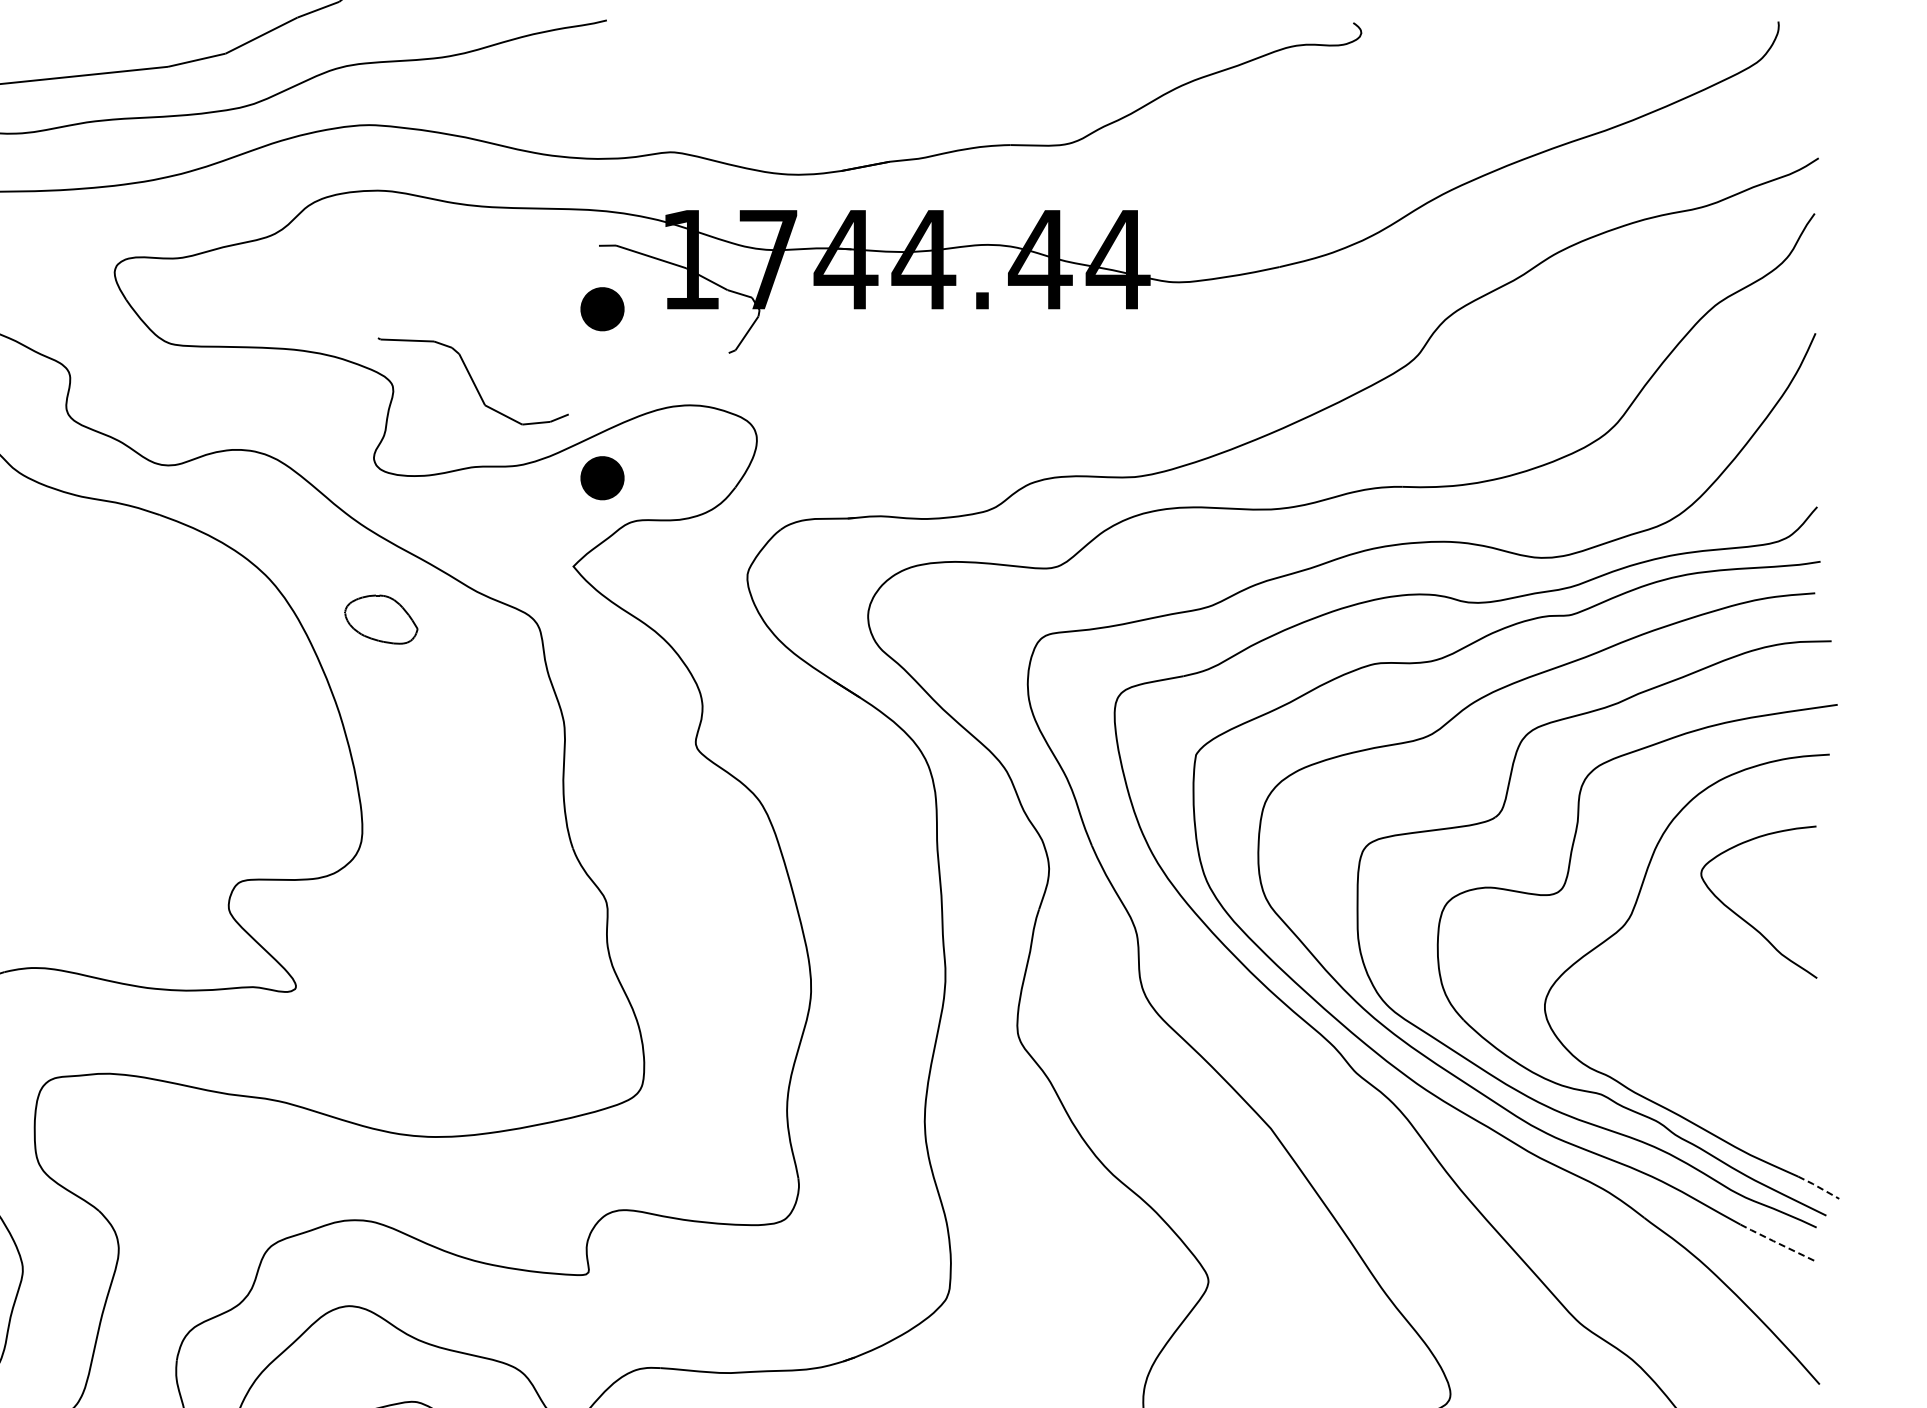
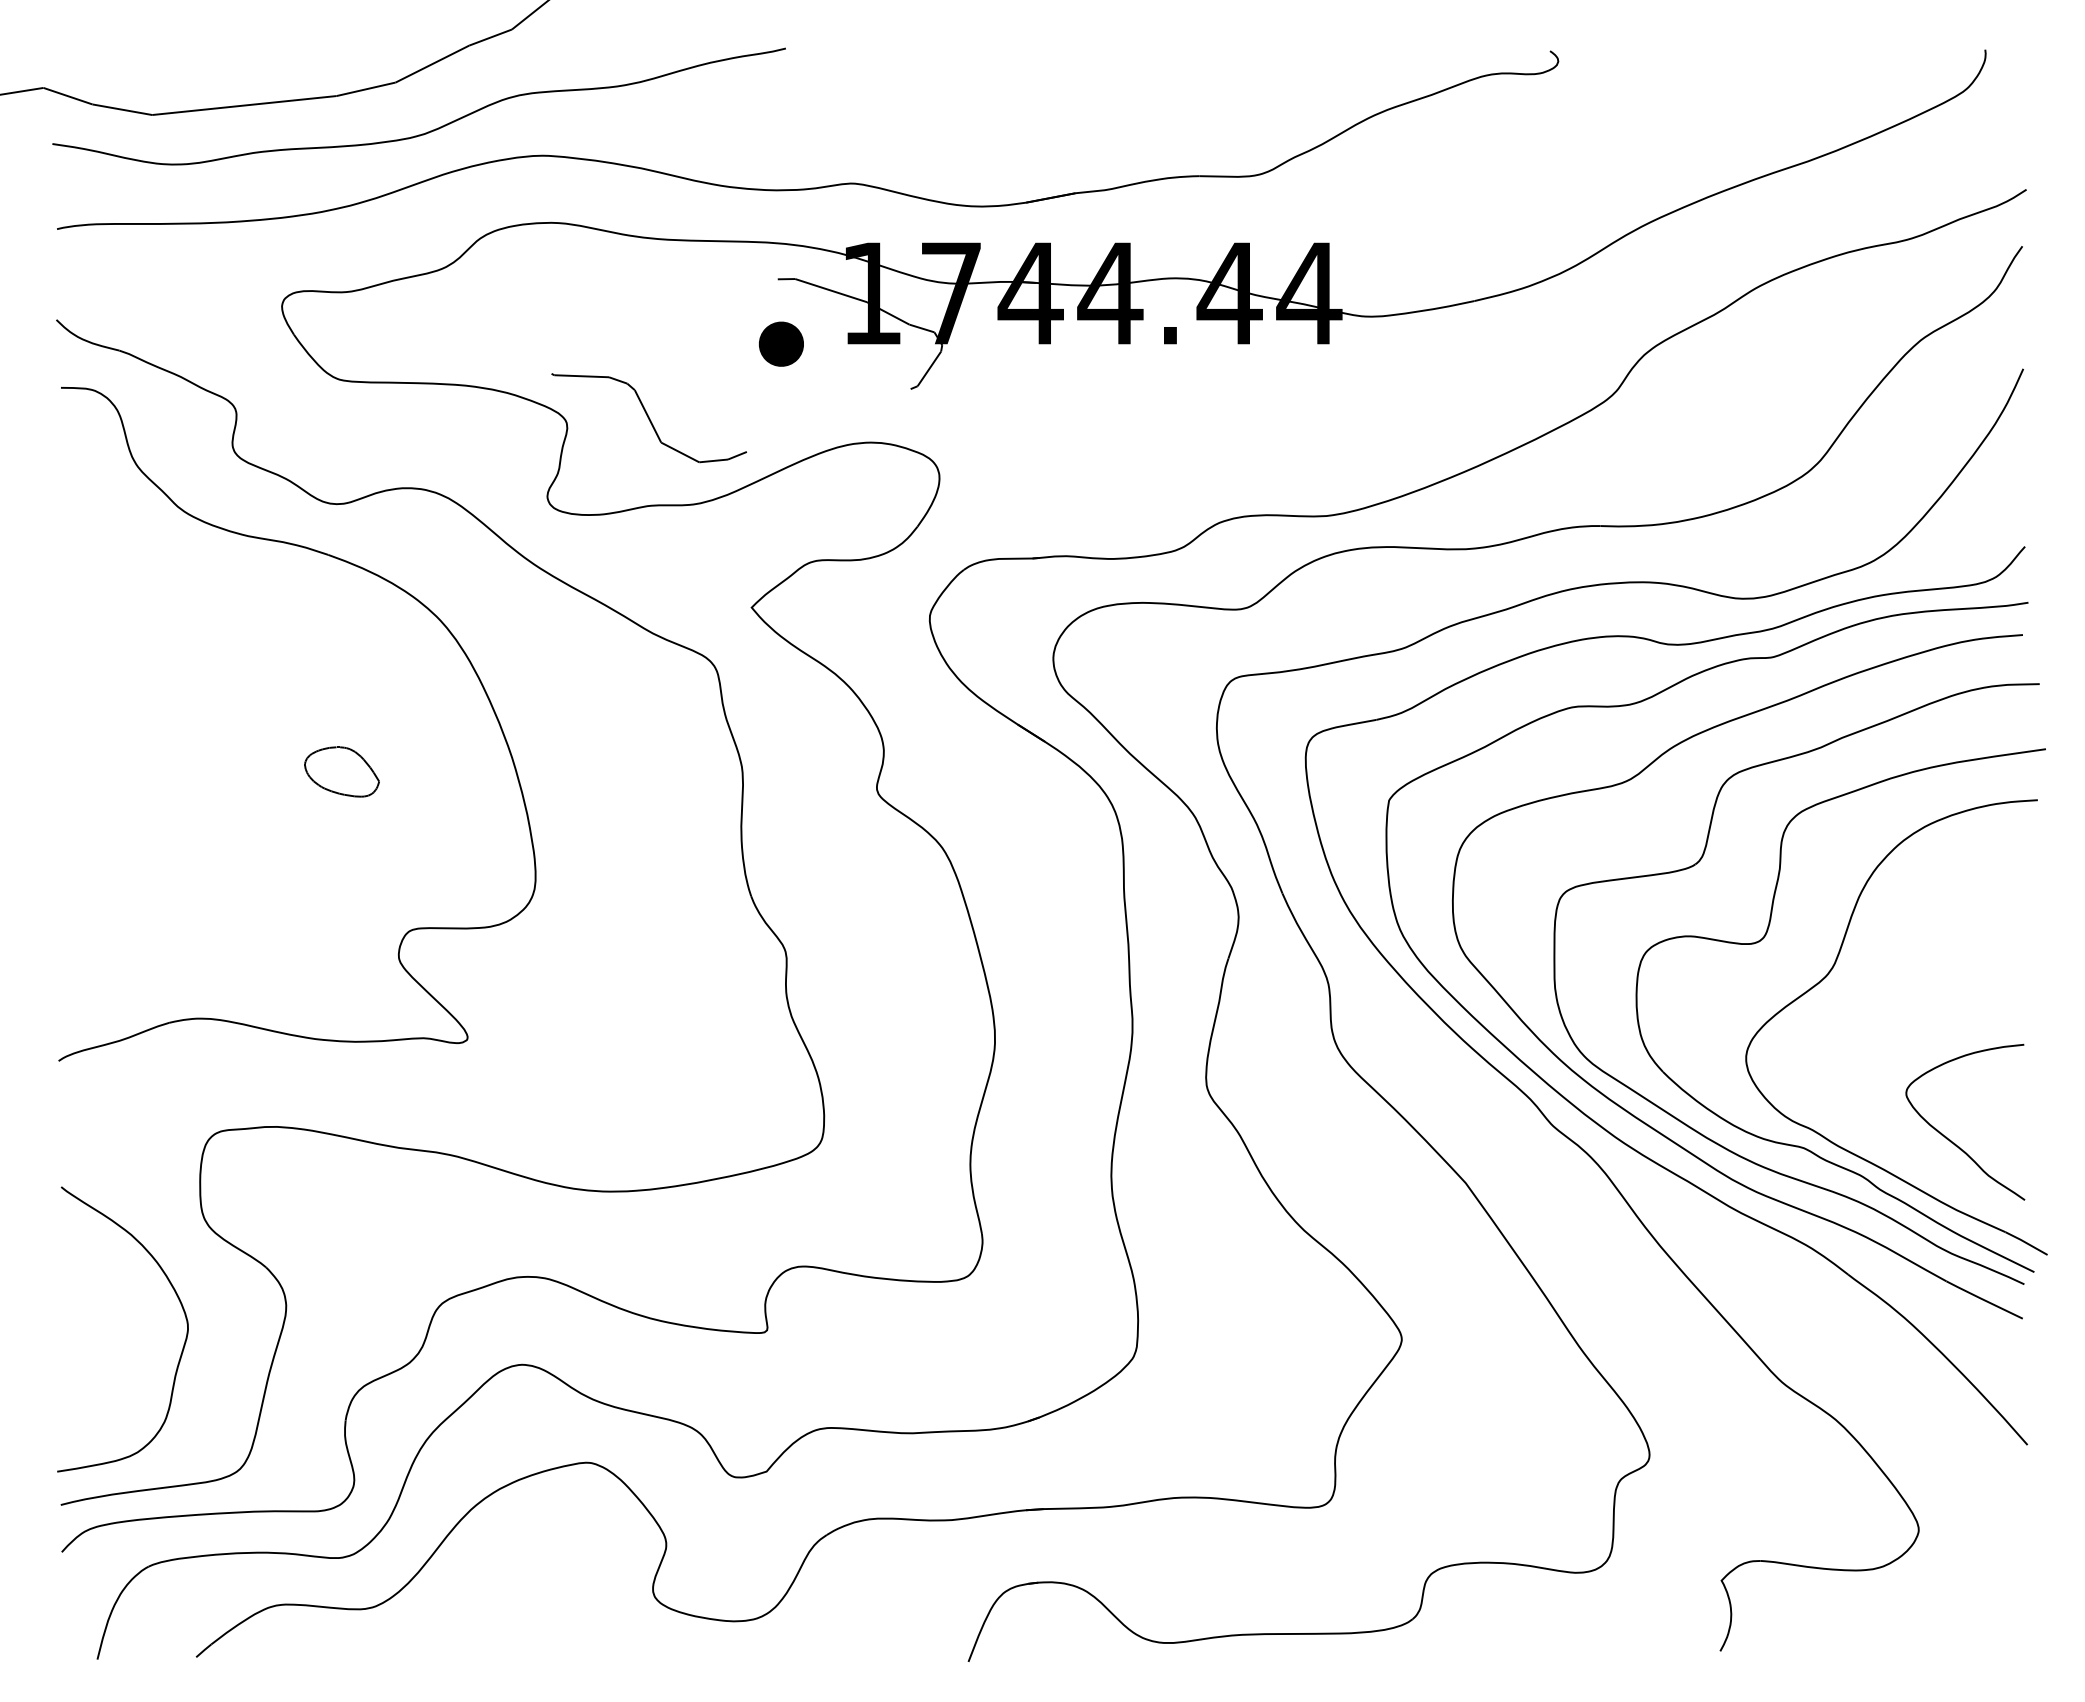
part: (602, 477) -> (781, 516), removed
part: (380, 619) -> (341, 771), moved
curve: (1744, 919) -> (1950, 1139), moved
line: (1818, 1187) -> (2026, 1243), dashed -> solid
line: (1776, 1242) -> (1983, 1299), dashed -> solid

